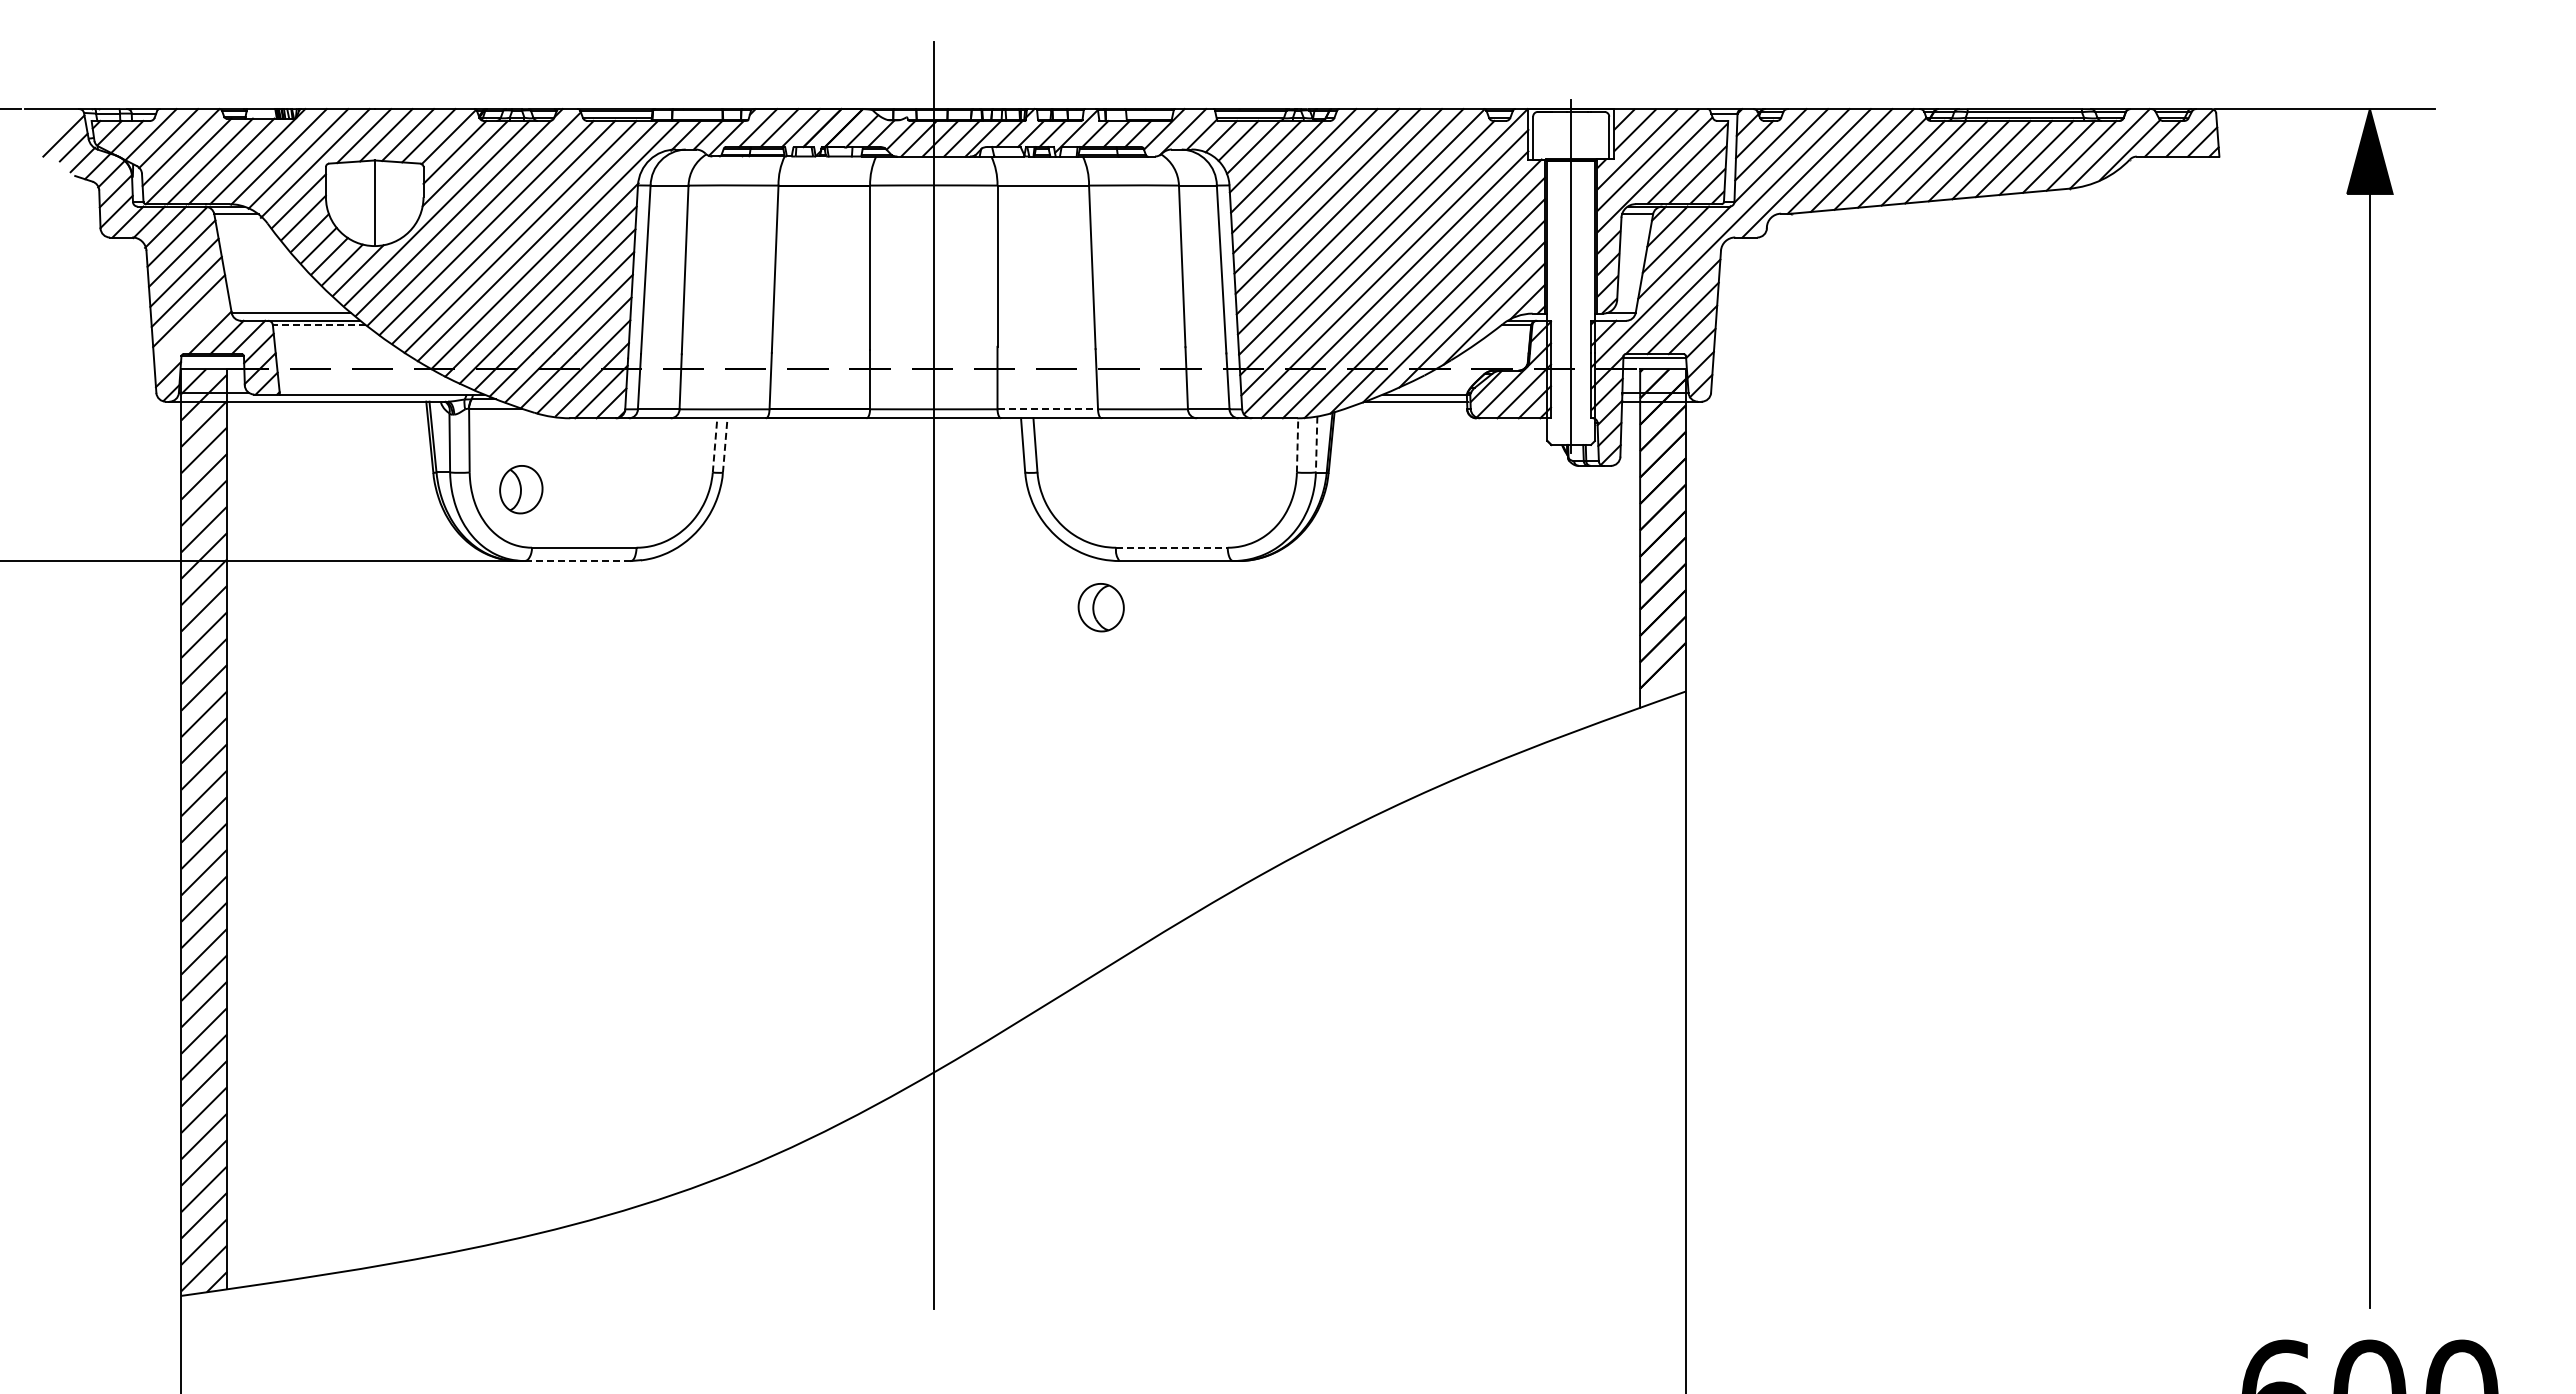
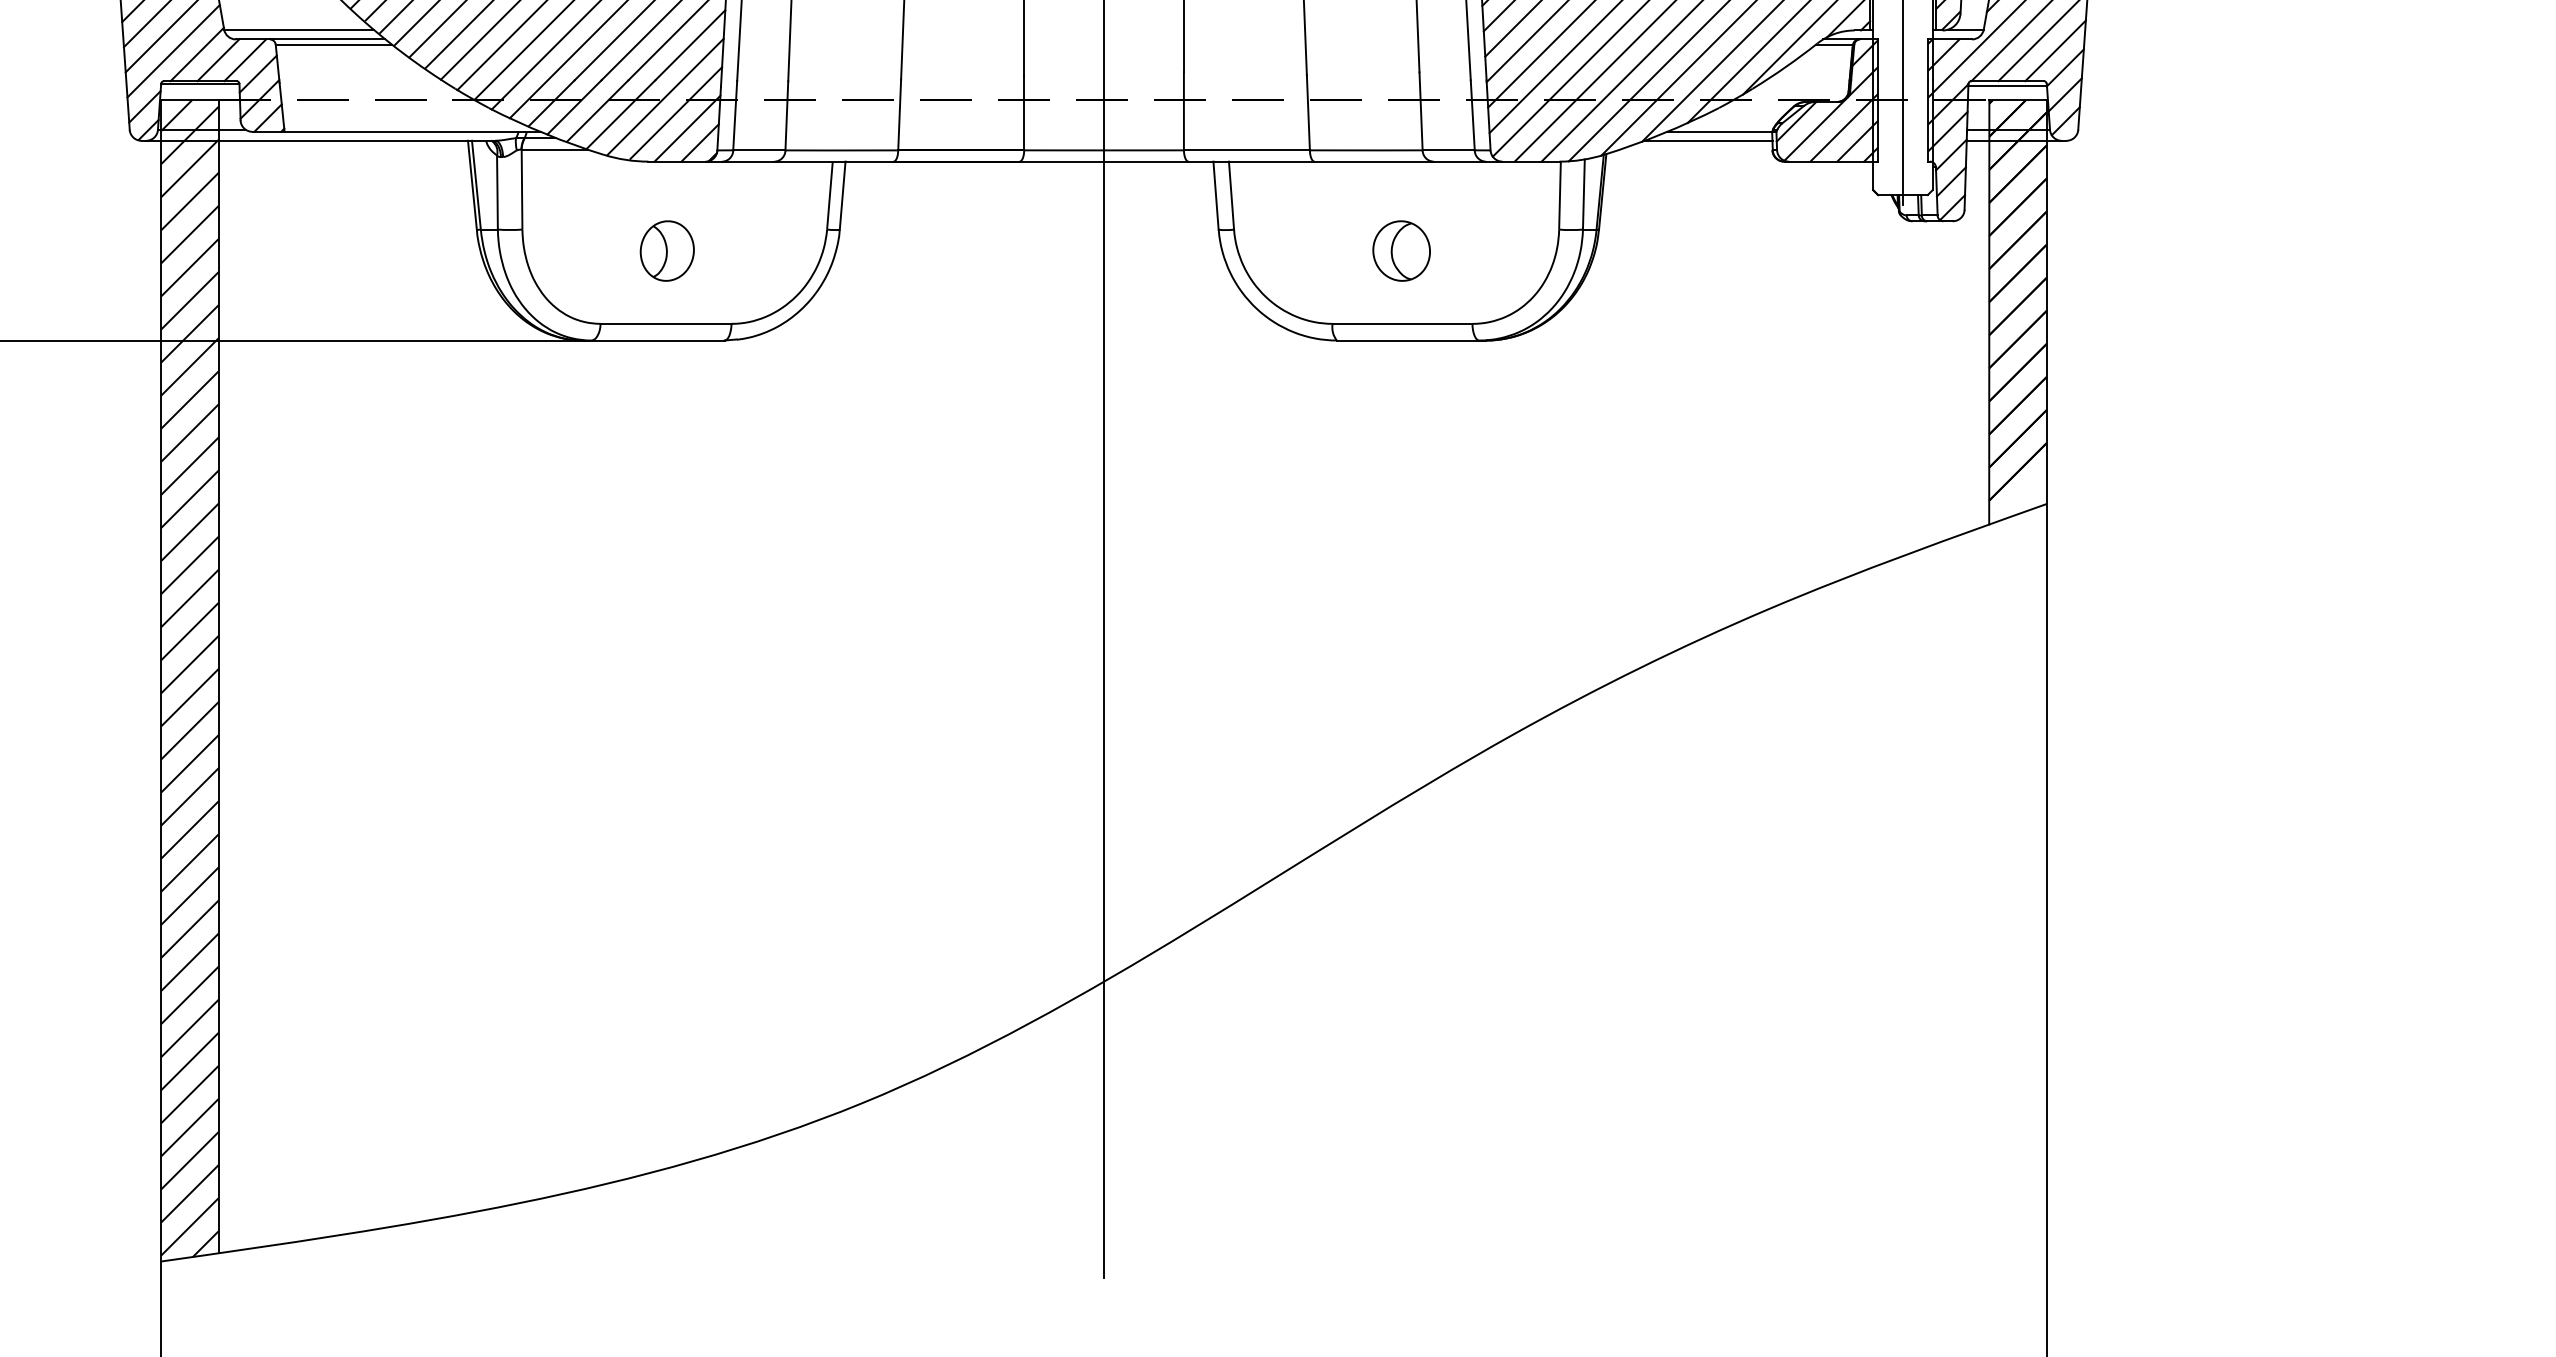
line: (318, 325) -> (332, 45), dashed -> solid
line: (191, 330) -> (173, 51), added
line: (1048, 409) -> (1247, 150), dashed -> solid
line: (1316, 444) -> (1583, 194), dashed -> solid
line: (715, 445) -> (830, 195), dashed -> solid
line: (725, 445) -> (843, 195), dashed -> solid
line: (1297, 445) -> (1559, 195), dashed -> solid
part: (521, 489) -> (667, 250), moved
line: (1171, 547) -> (1401, 323), dashed -> solid
line: (577, 561) -> (657, 341), dashed -> solid
part: (1100, 607) -> (1400, 250), moved

